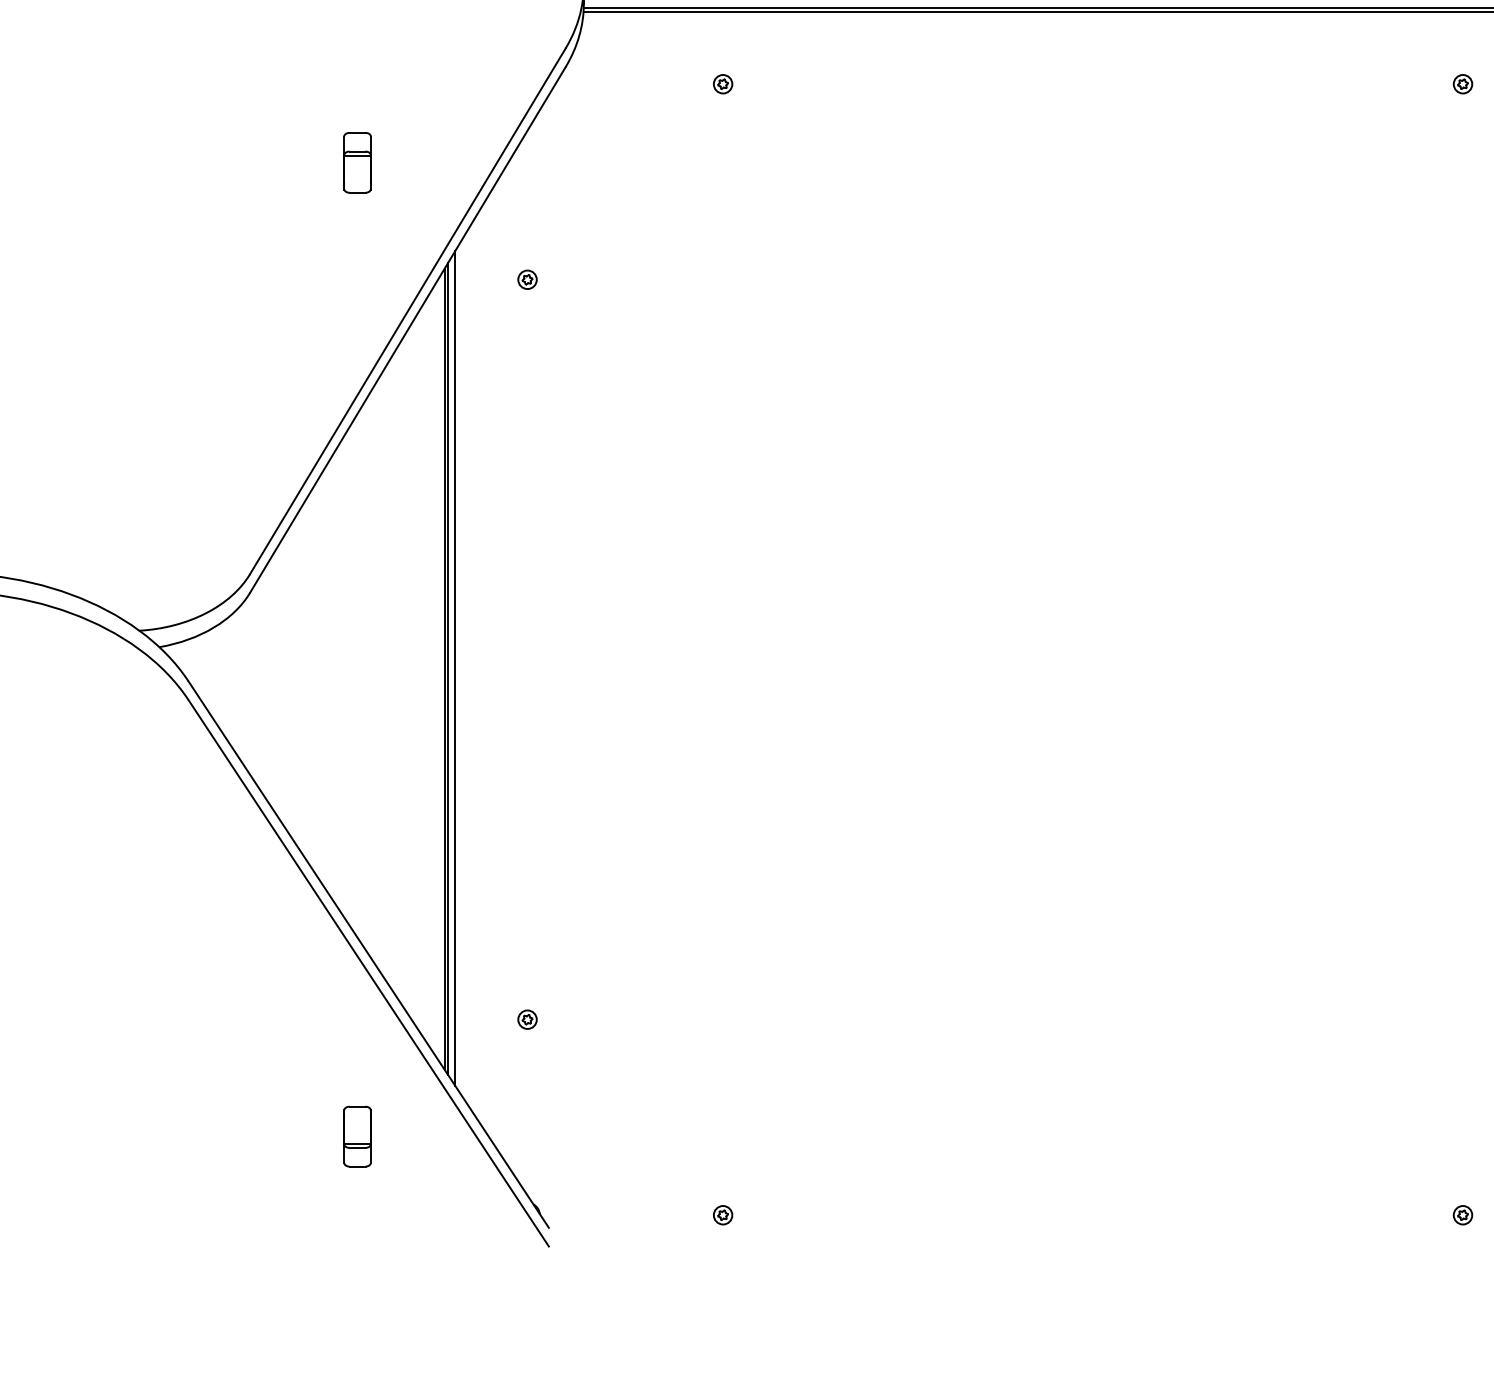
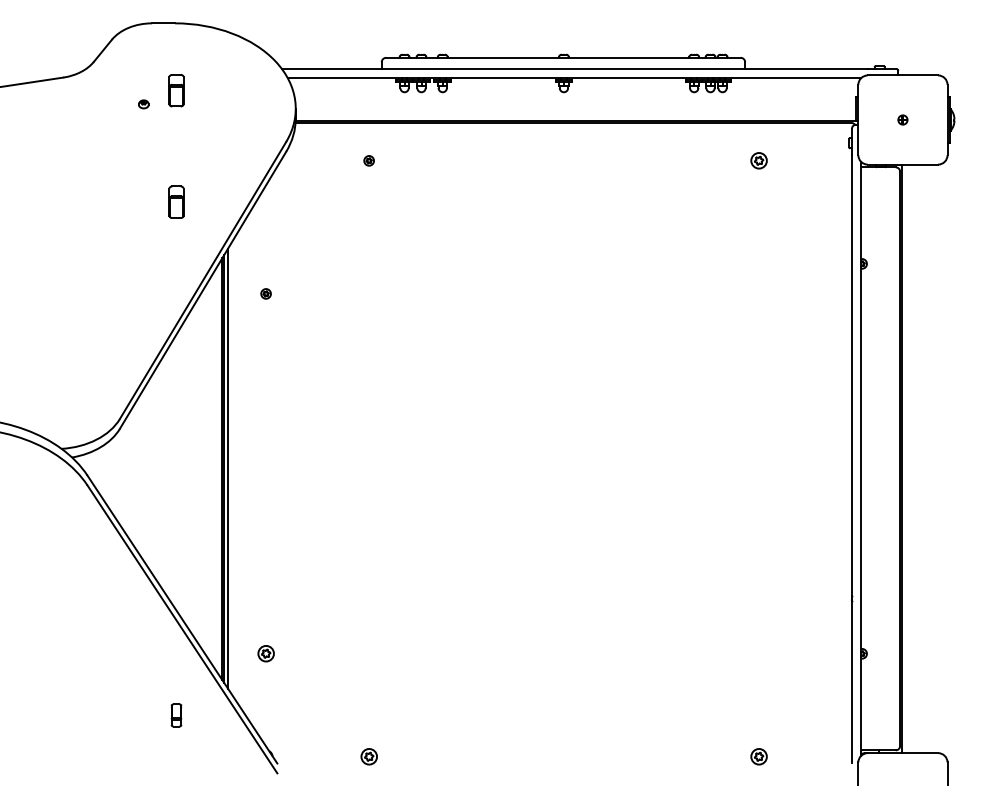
part: (1461, 83) -> (758, 160), size x1.6
part: (526, 278) -> (265, 293), moved
part: (526, 1019) -> (265, 653), size x1.6
part: (357, 1136) -> (176, 715), size x0.7
part: (721, 1214) -> (368, 756), size x1.6
part: (1461, 1214) -> (758, 756), size x1.6

